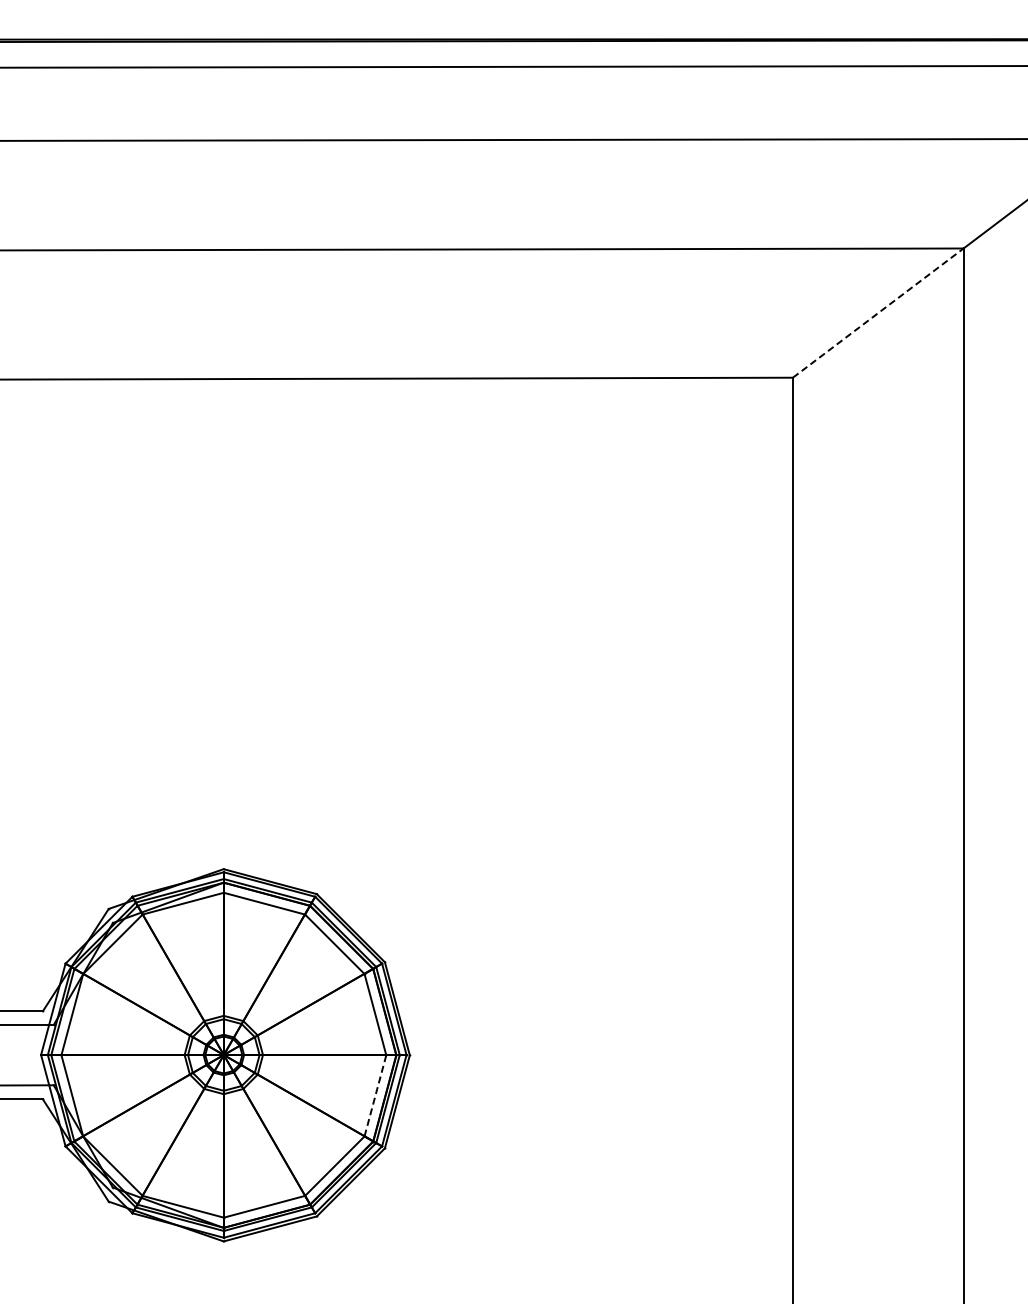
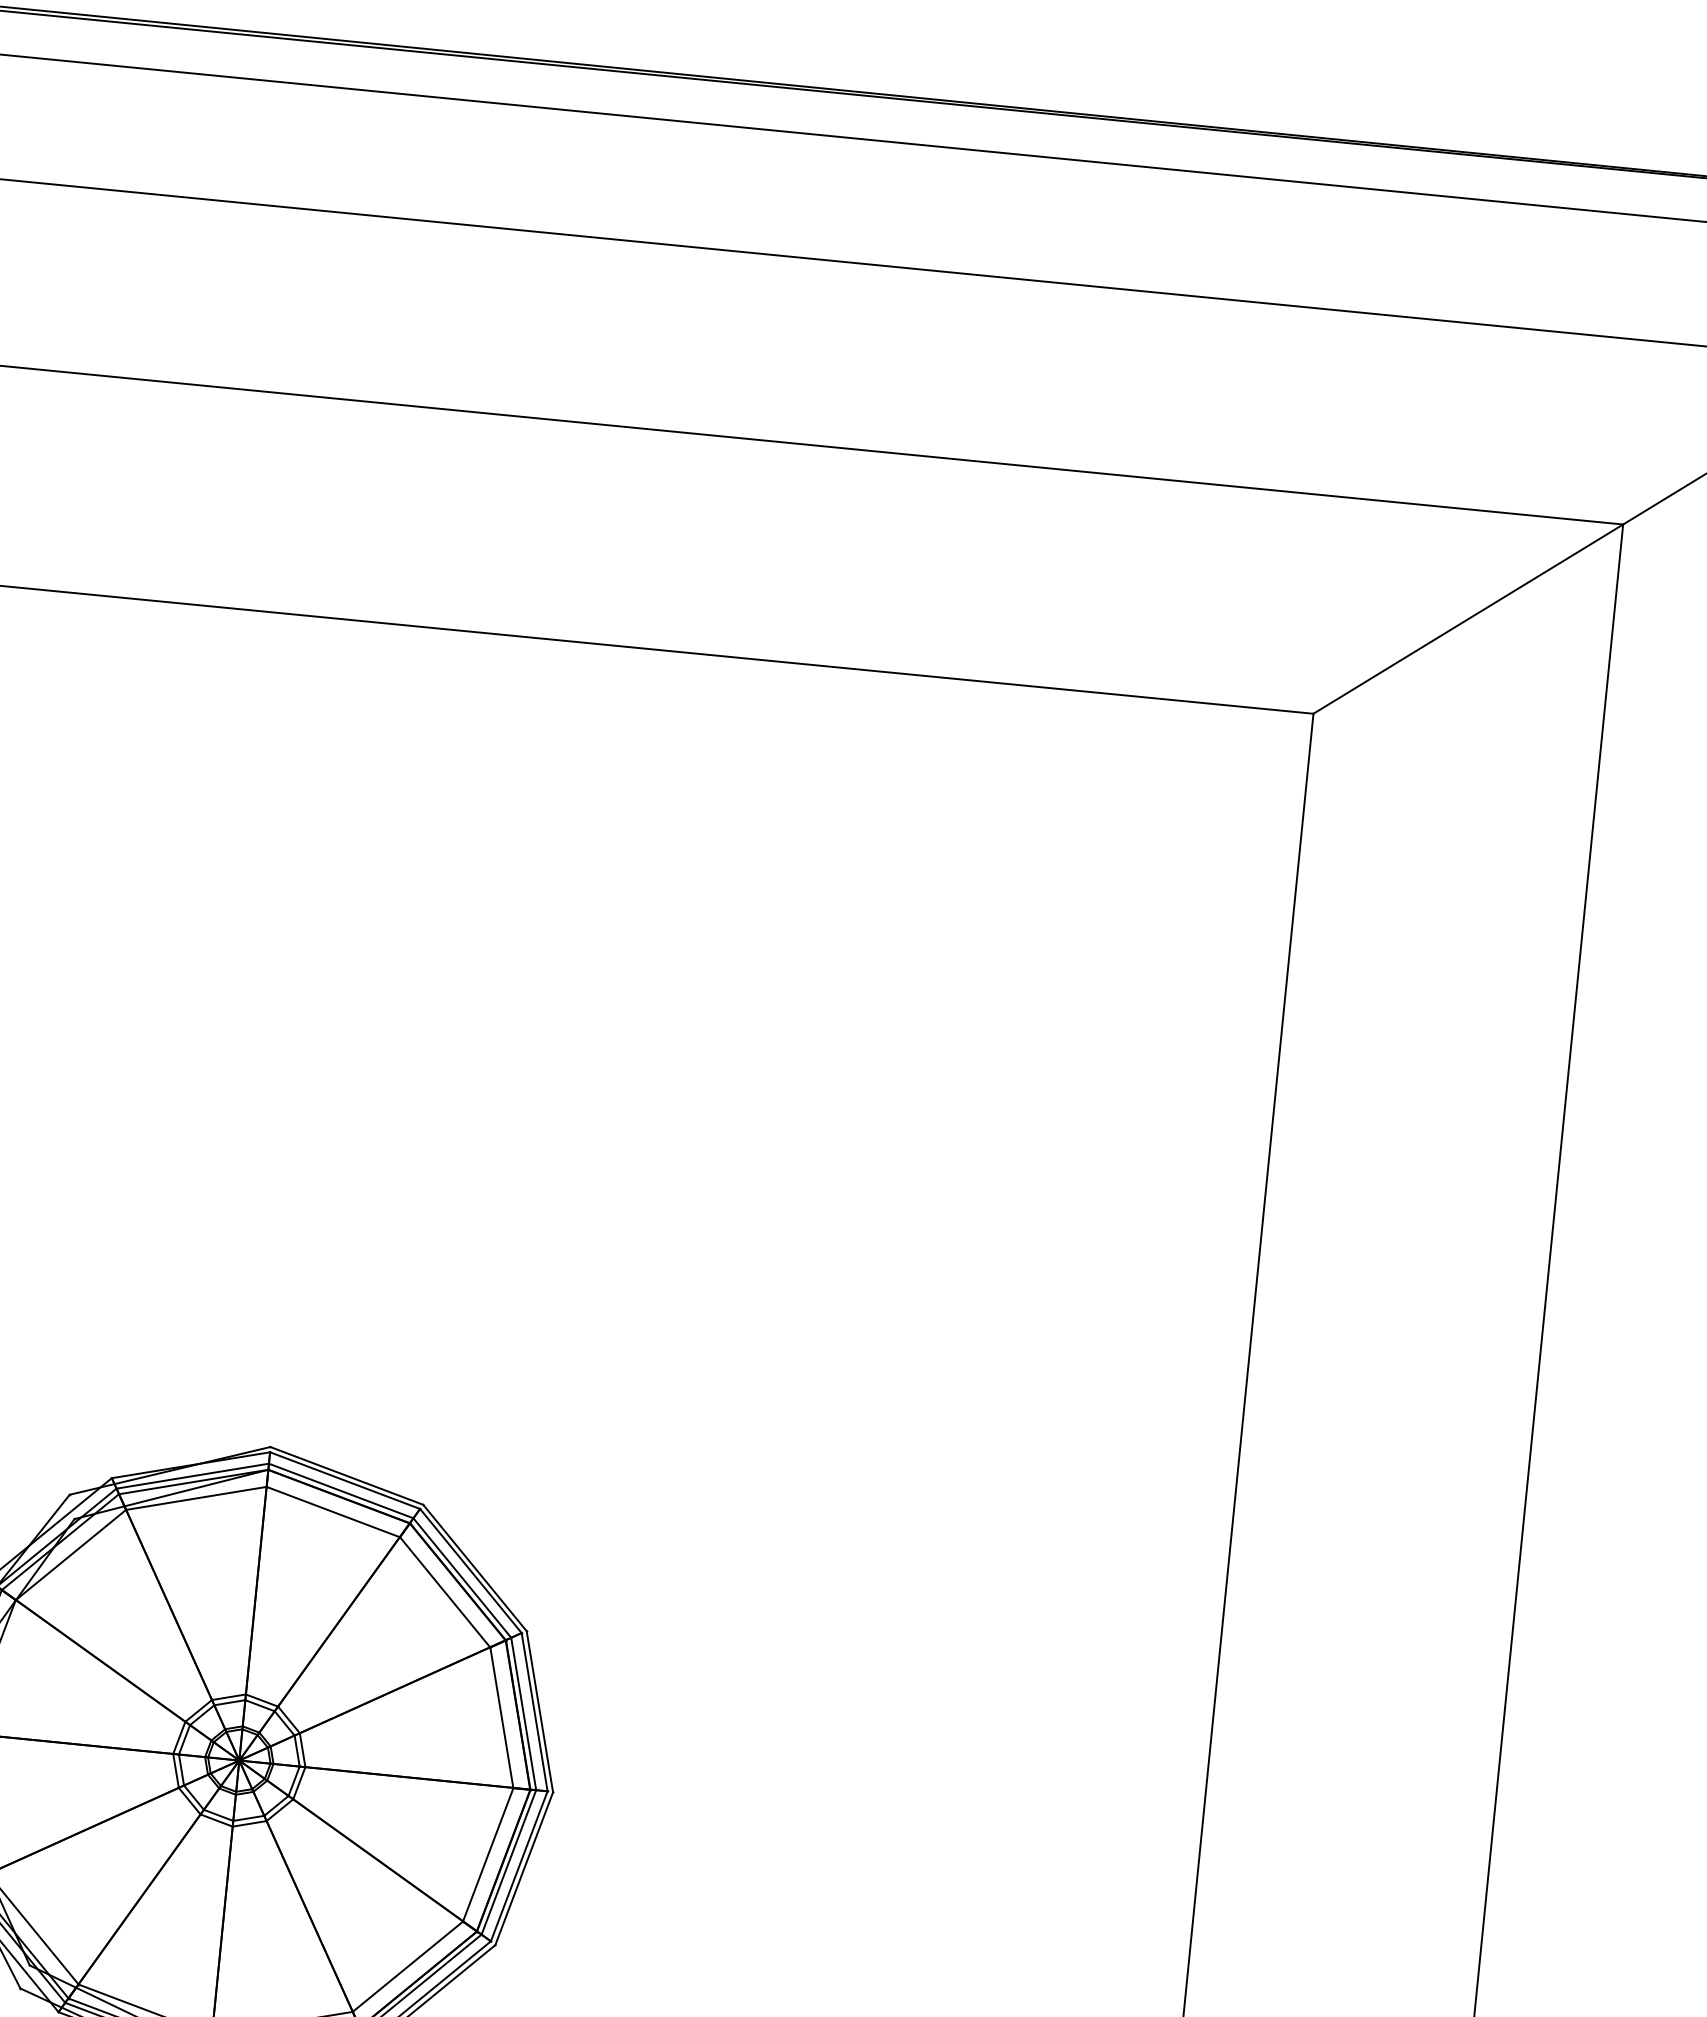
line: (878, 312) -> (1468, 618), dashed -> solid
line: (375, 1095) -> (488, 1854), dashed -> solid

